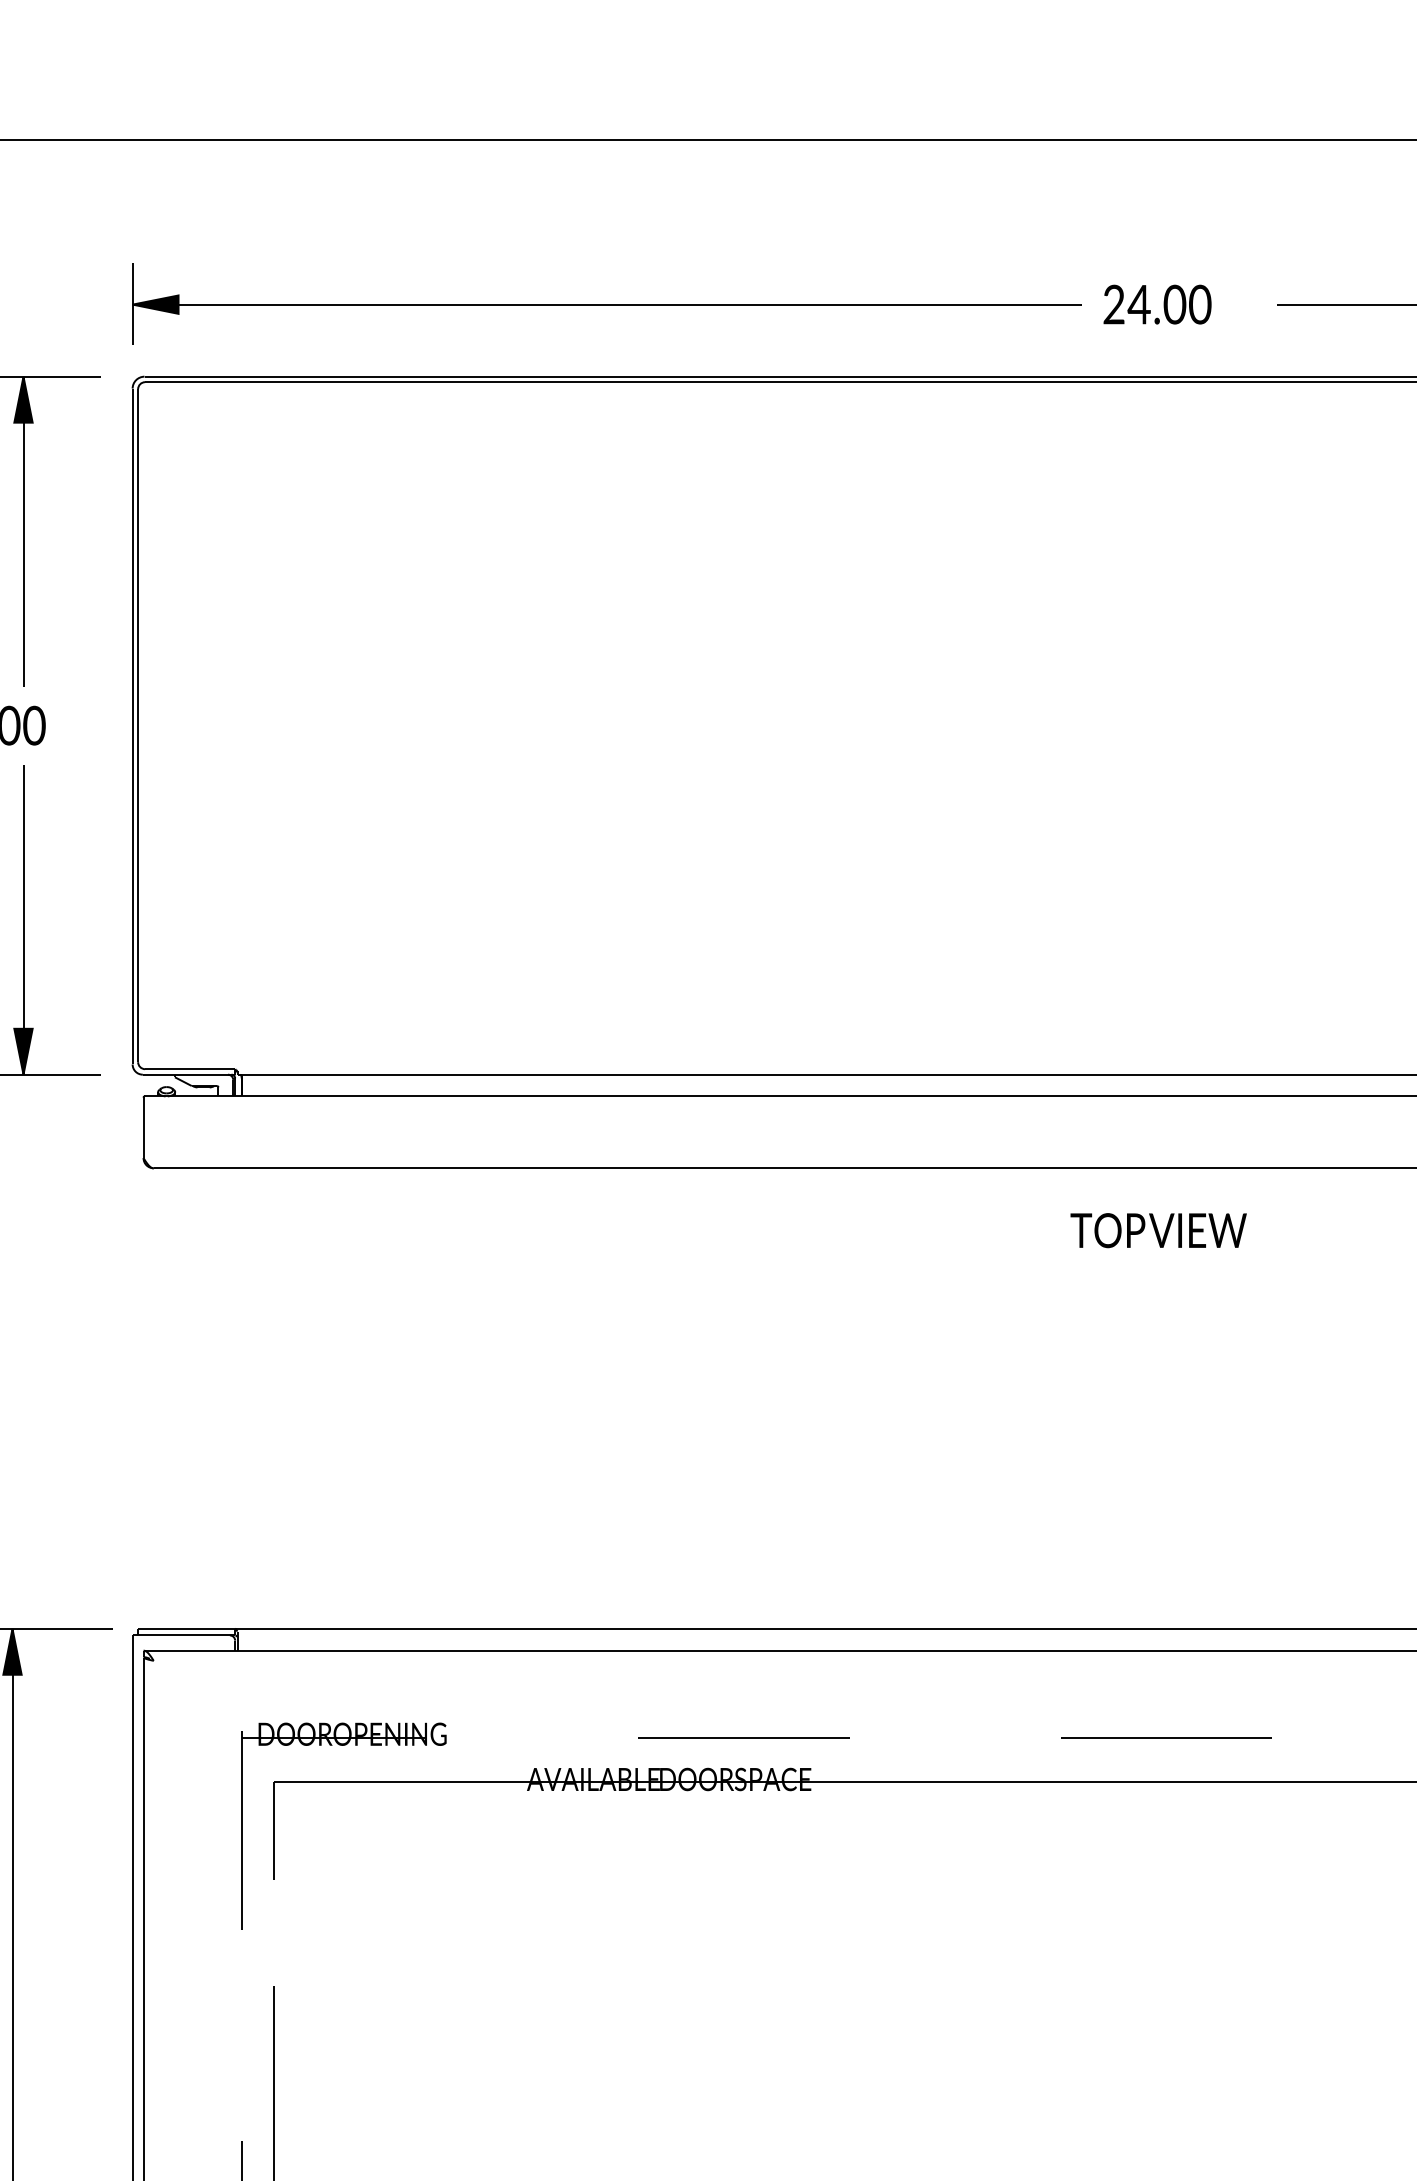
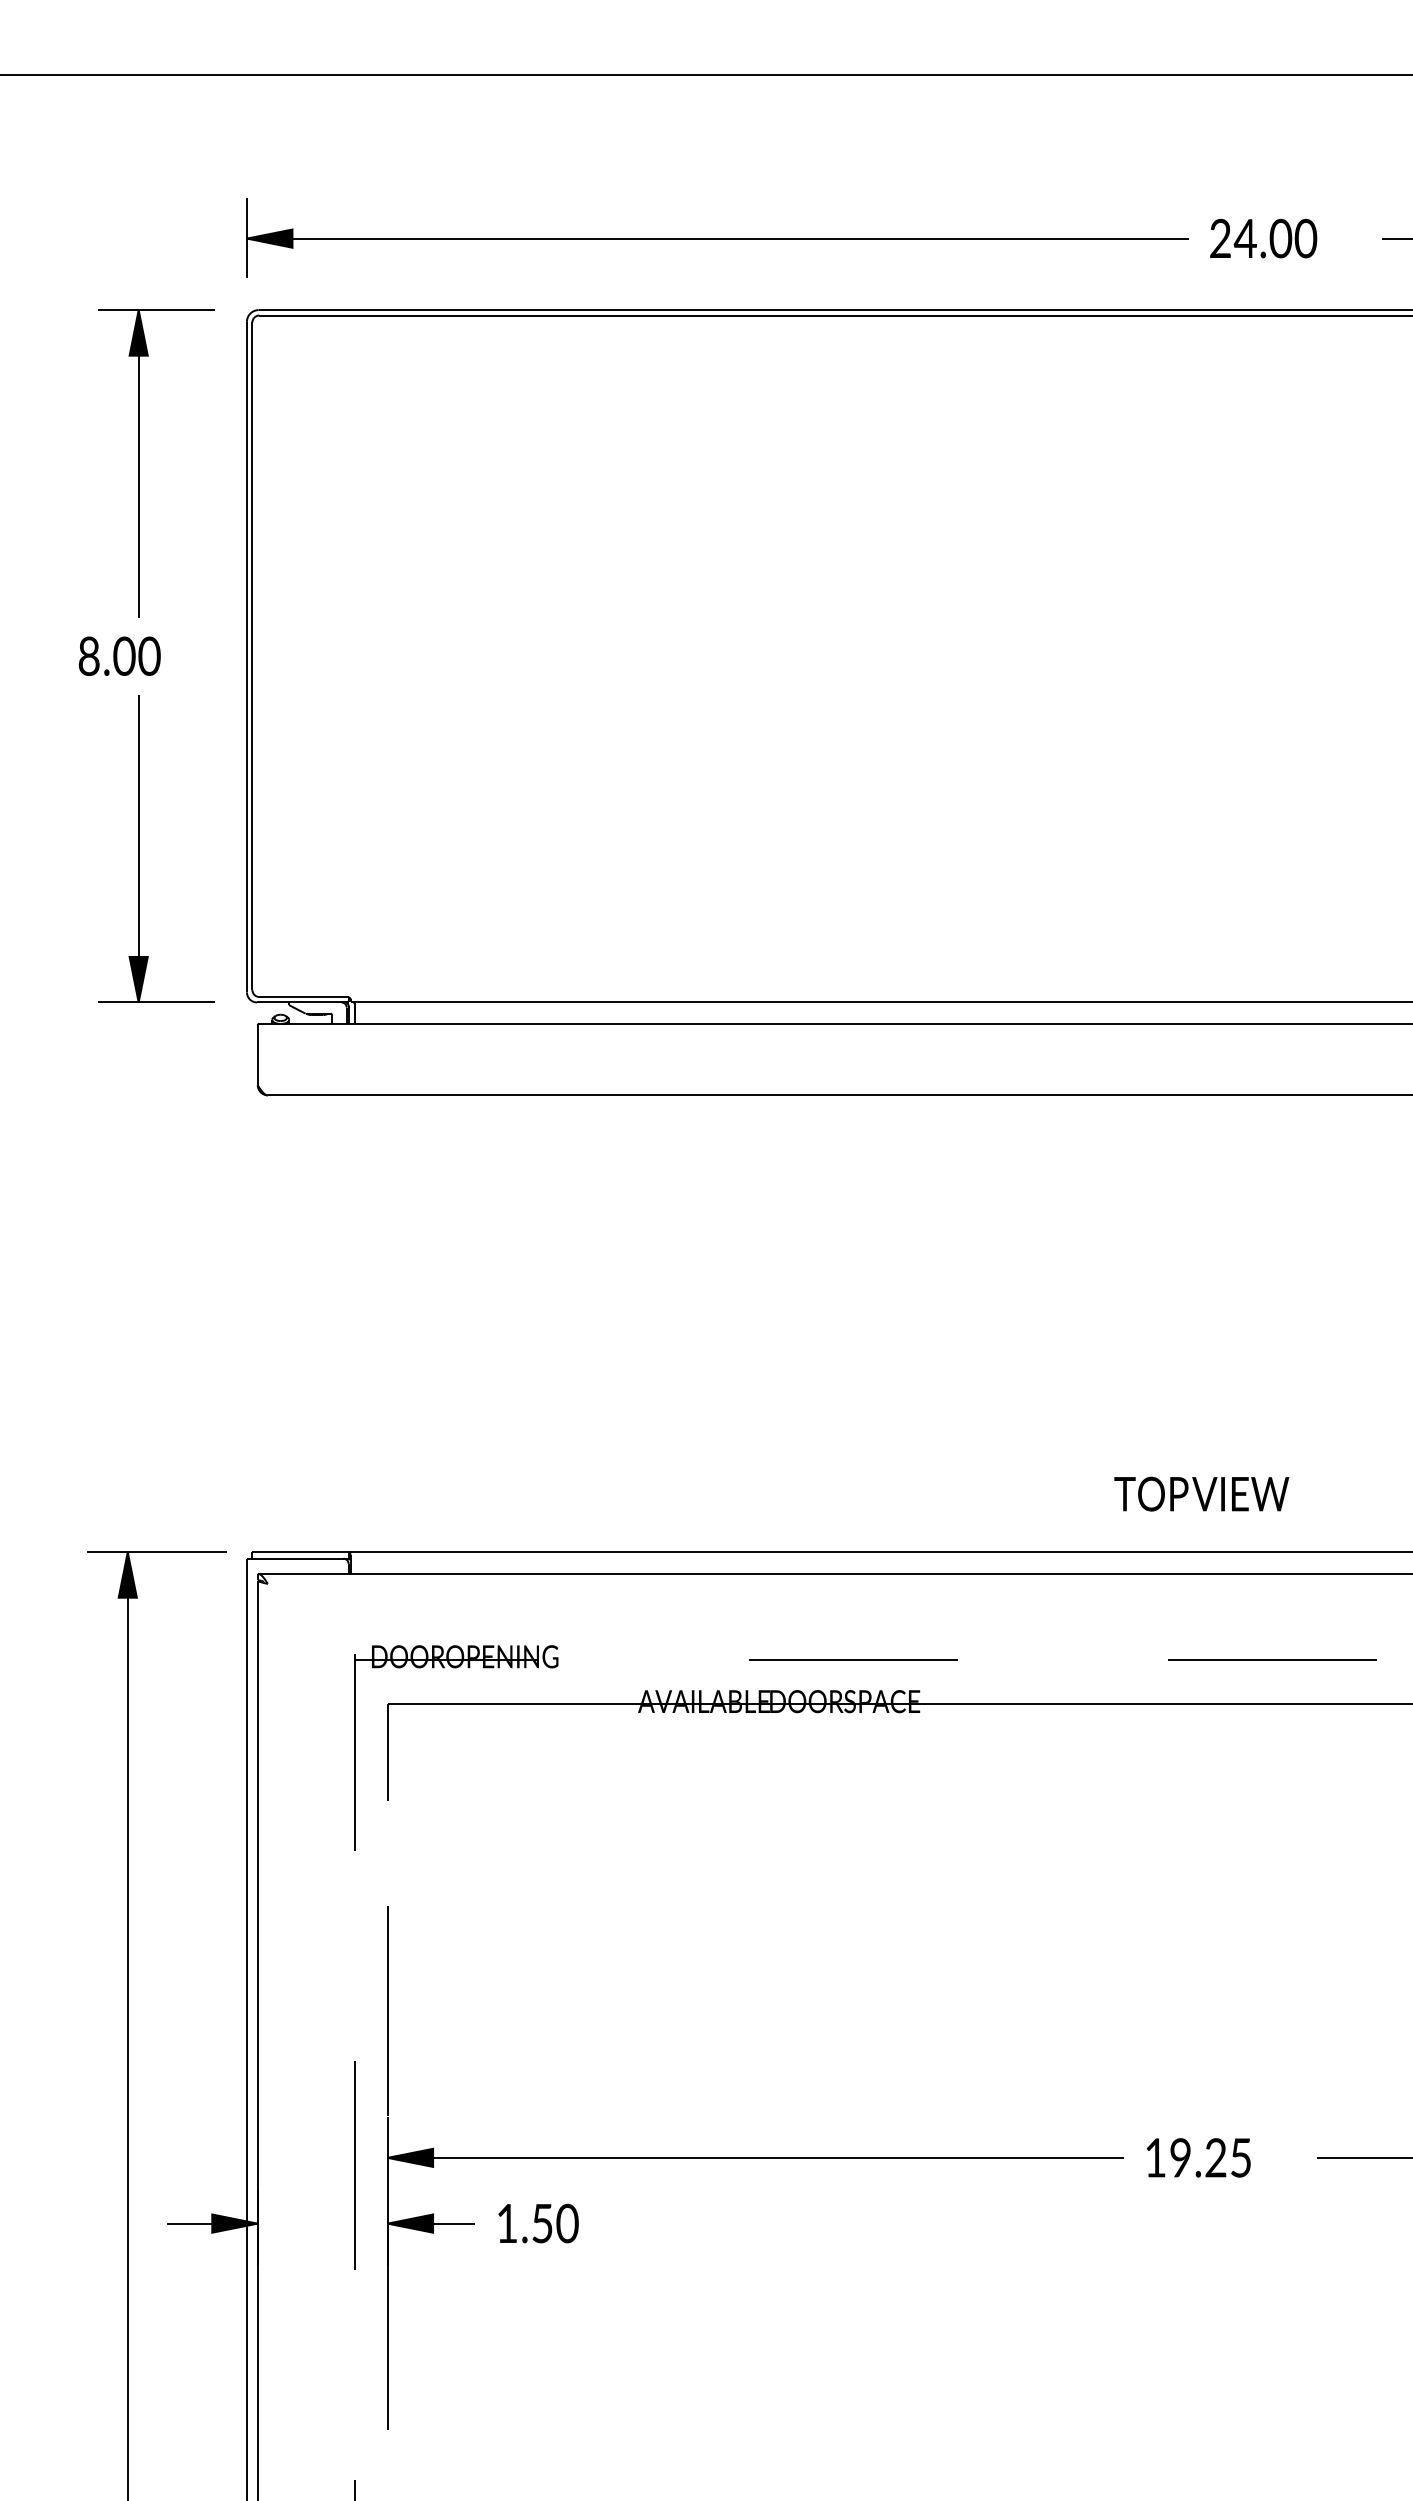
text: (1158, 1229) -> (1201, 1493), moved

